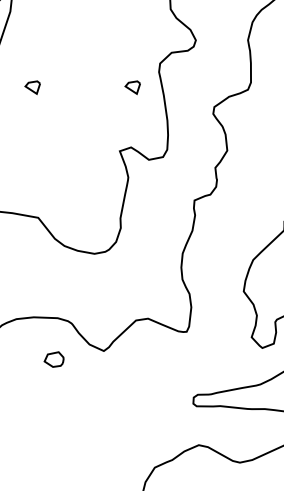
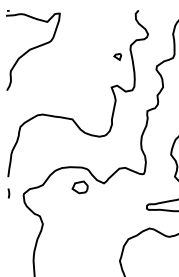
part: (32, 88) -> (69, 57), removed
part: (52, 359) -> (79, 187), size x1.67

